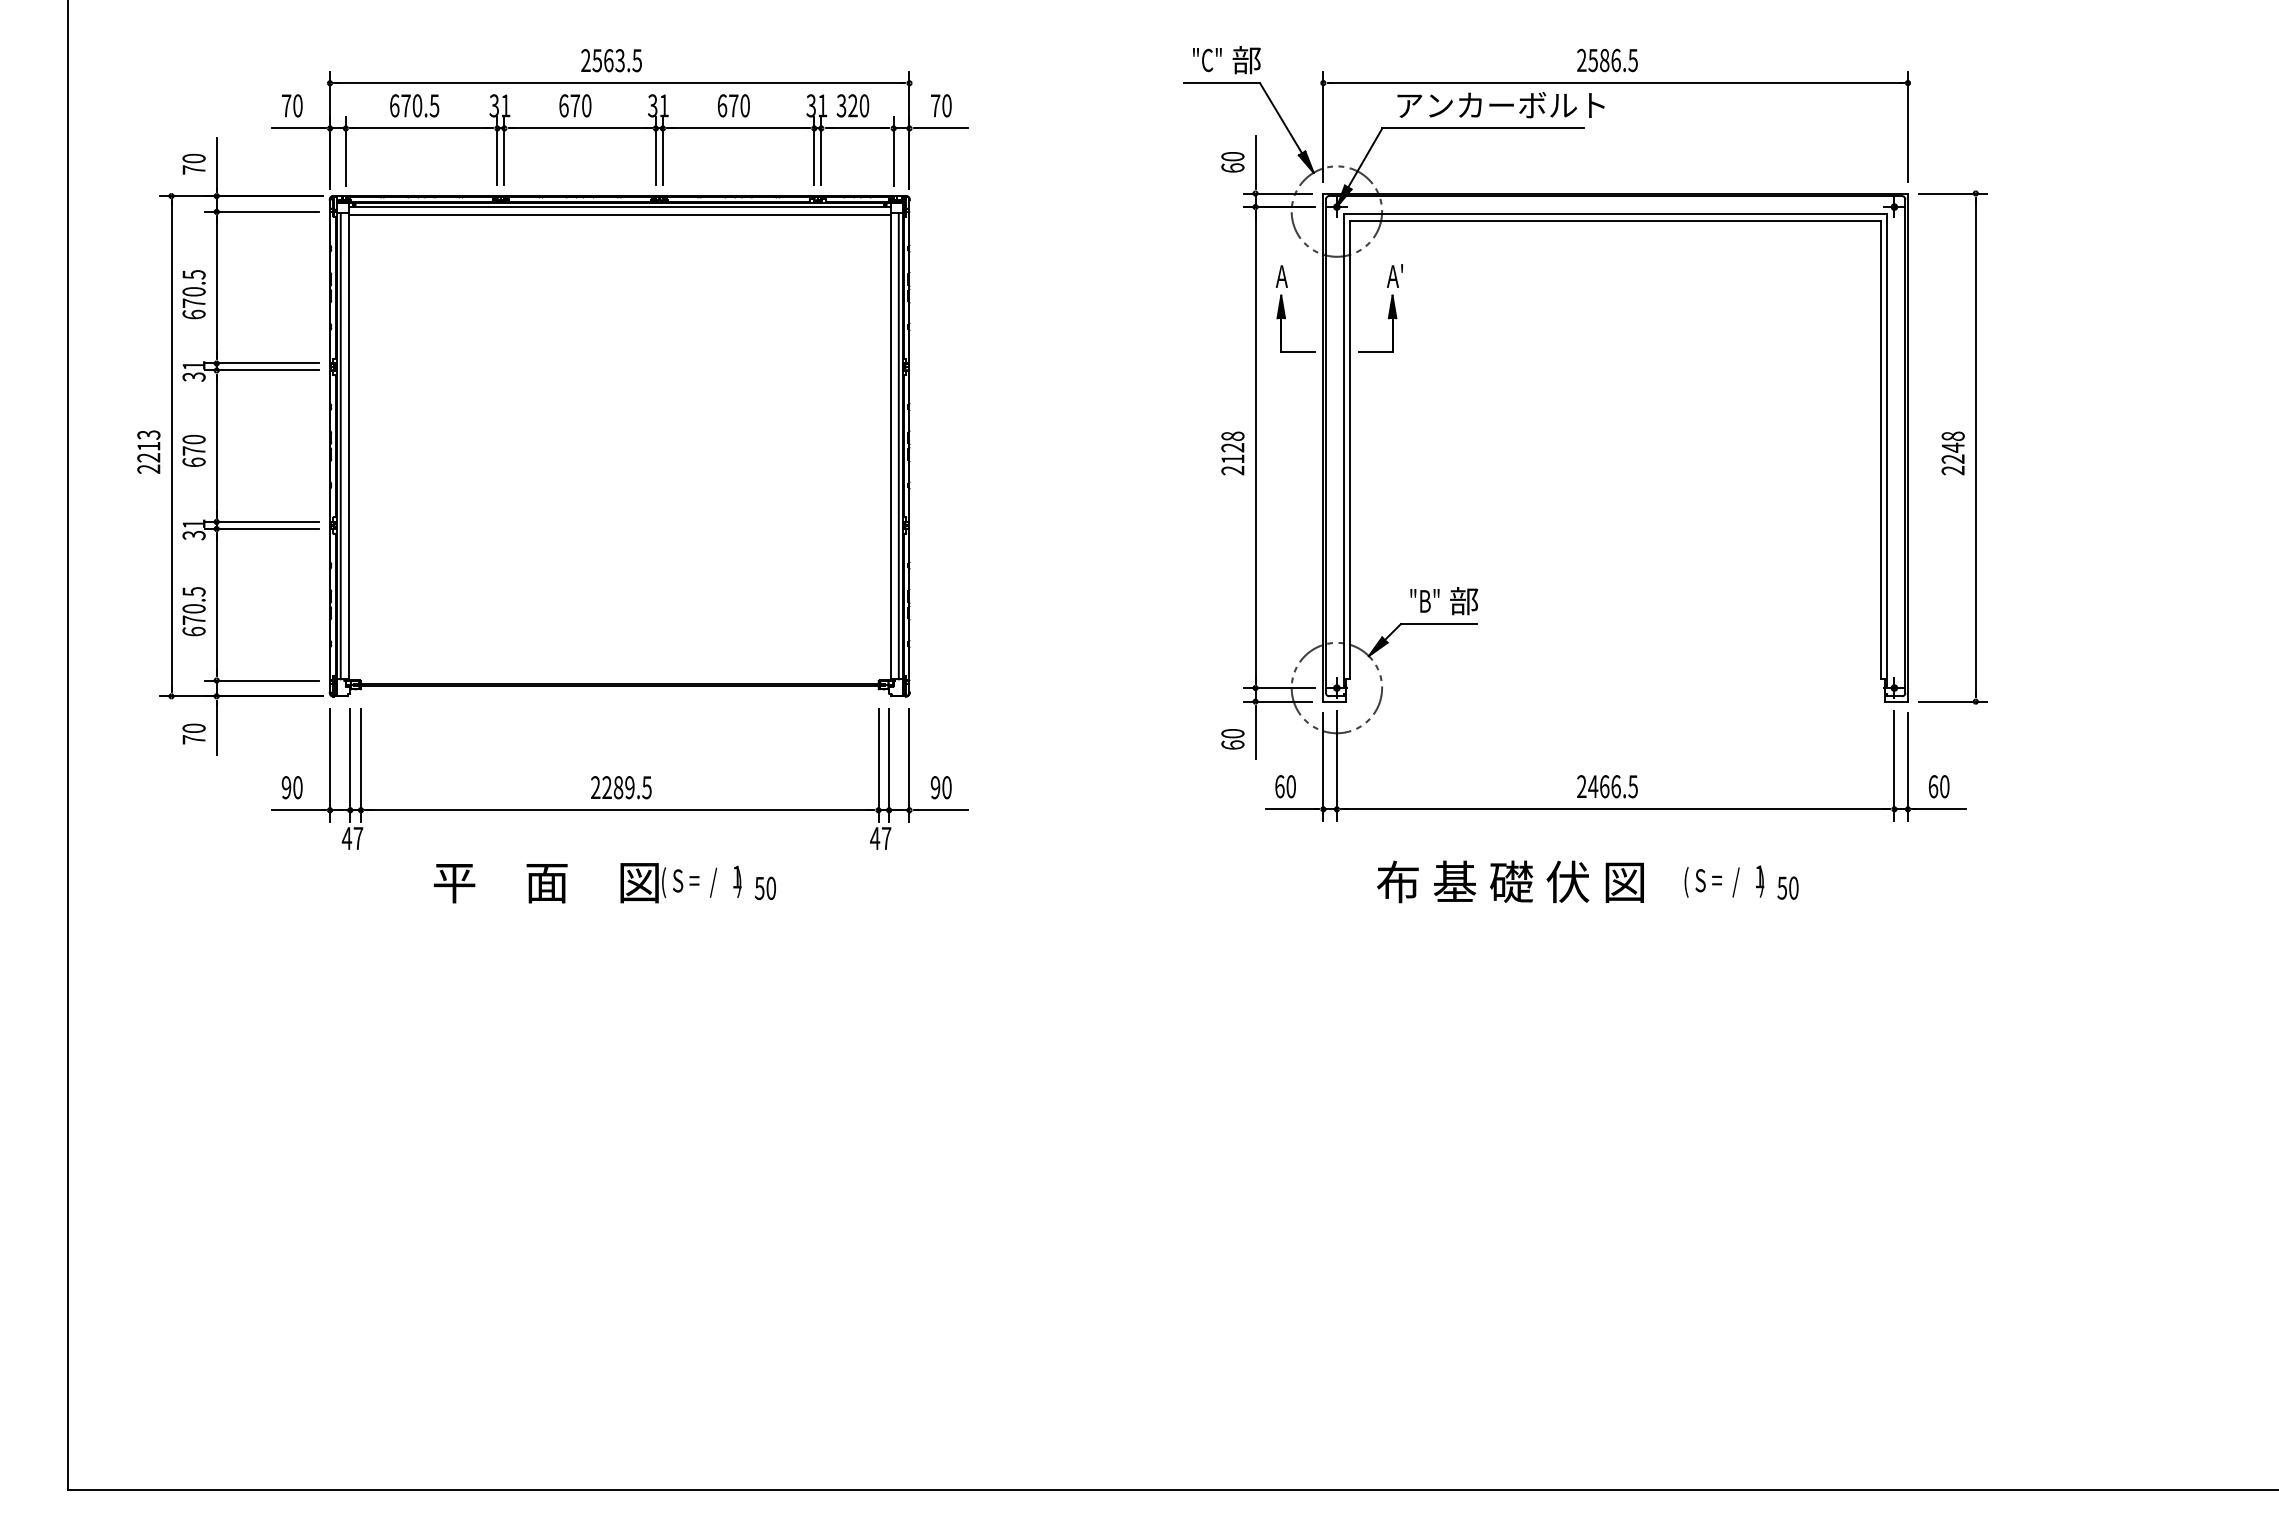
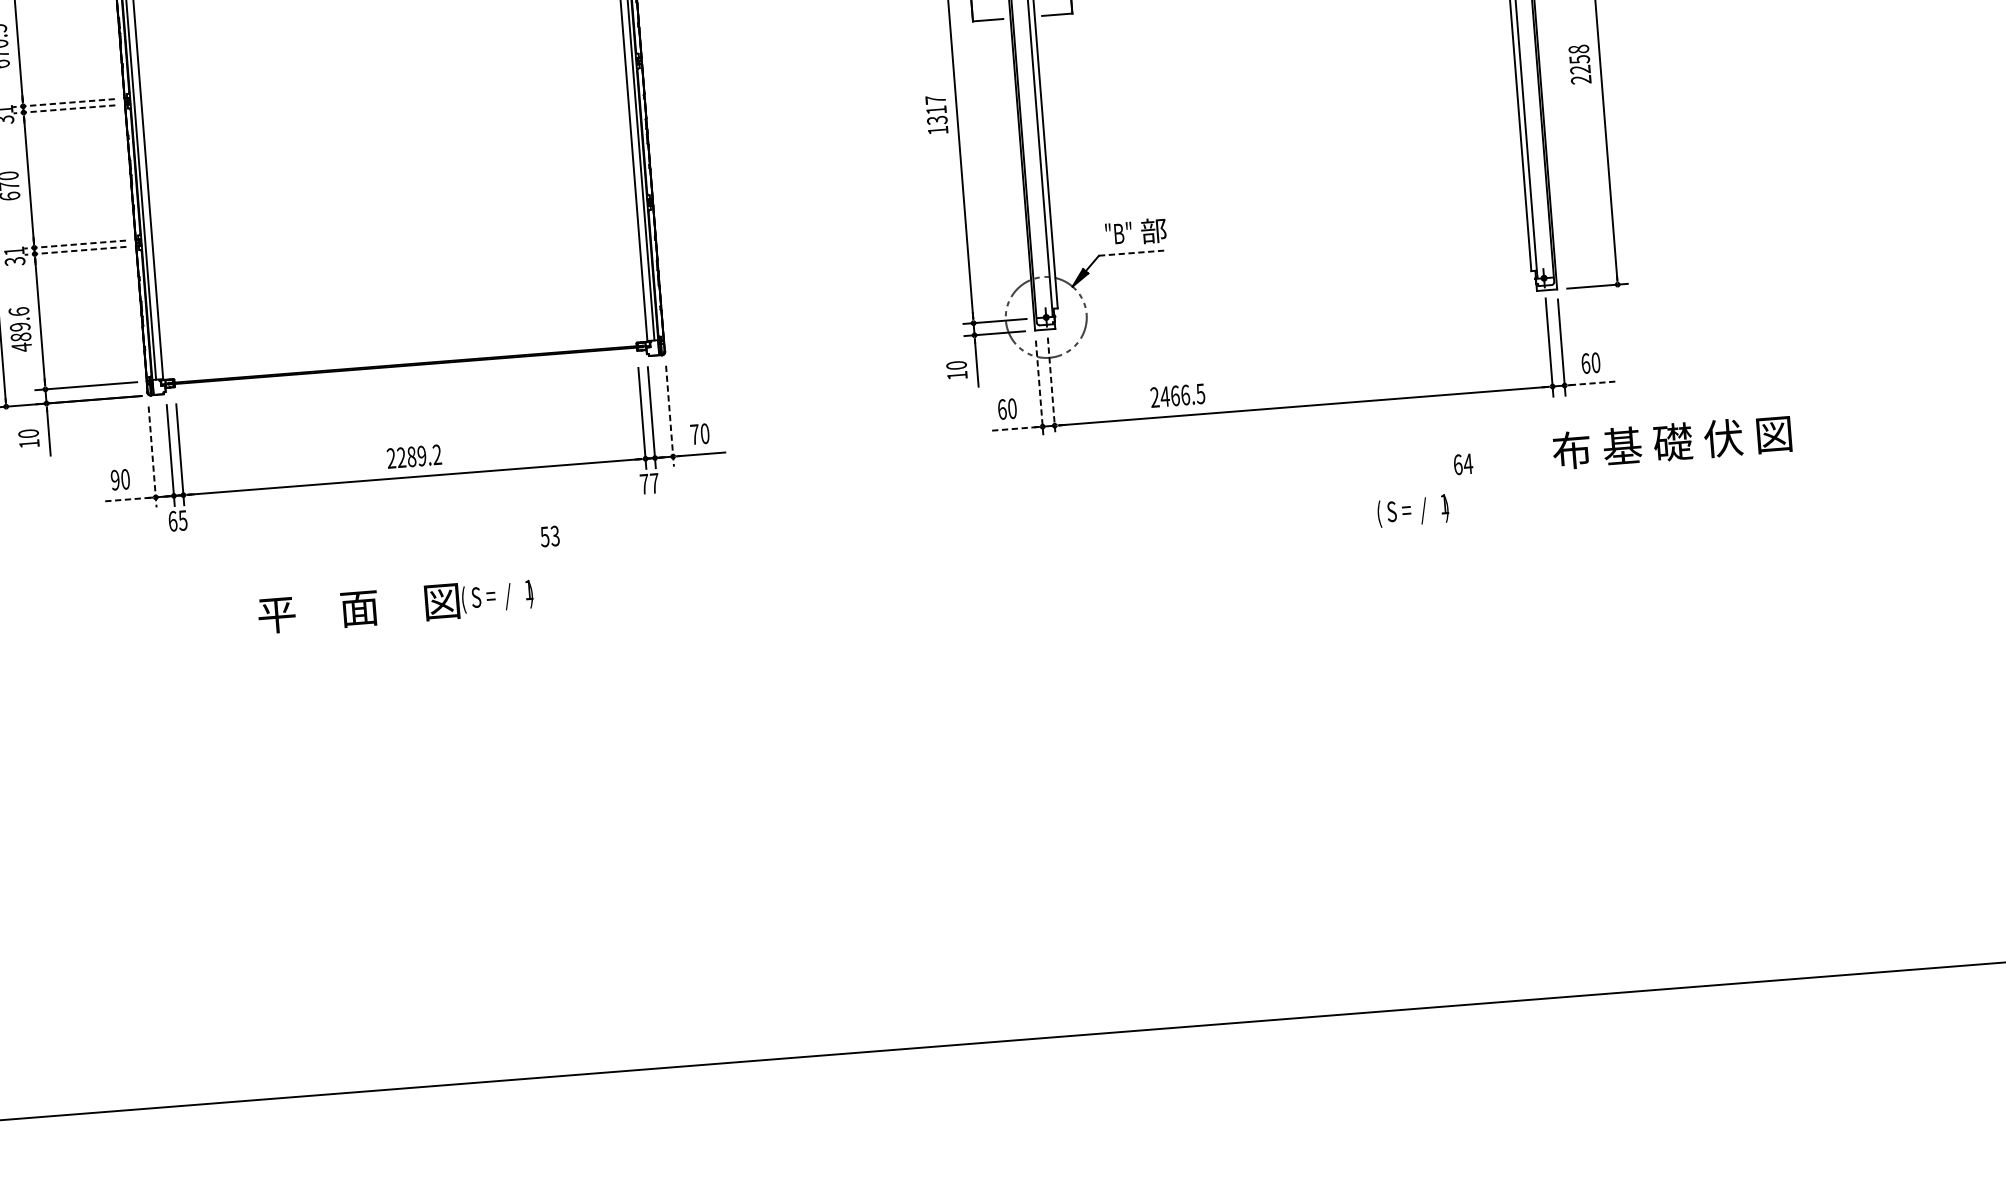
line: (262, 363) -> (64, 103), solid -> dashed
line: (262, 370) -> (64, 109), solid -> dashed
text: (1953, 447) -> (1579, 59), 2248 -> 2258
text: (1232, 453) -> (936, 115), 2128 -> 1317
line: (262, 521) -> (75, 244), solid -> dashed
line: (262, 528) -> (75, 250), solid -> dashed
text: (193, 611) -> (19, 329), 670.5 -> 489.6
line: (1439, 624) -> (1133, 253), solid -> dashed
text: (193, 739) -> (28, 443), 70 -> 10
text: (1232, 744) -> (957, 375), 60 -> 10
line: (330, 765) -> (153, 457), solid -> dashed
line: (909, 765) -> (670, 416), solid -> dashed
line: (1336, 765) -> (1051, 386), solid -> dashed
line: (1323, 766) -> (1039, 388), solid -> dashed
text: (1607, 786) -> (1177, 395), moved
text: (646, 787) -> (436, 454), 2289.5 -> 2289.2
text: (935, 787) -> (694, 434), 90 -> 70
line: (1291, 809) -> (1014, 429), solid -> dashed
line: (1939, 809) -> (1592, 383), solid -> dashed
line: (297, 810) -> (126, 499), solid -> dashed
text: (352, 838) -> (177, 520), 47 -> 65
text: (875, 838) -> (644, 484), 47 -> 77
text: (1510, 881) -> (1672, 441), moved
text: (1724, 881) -> (1413, 510), moved
text: (587, 883) -> (395, 606), moved
text: (770, 887) -> (554, 535), 50 -> 53
text: (1787, 887) -> (1462, 463), 50 -> 64

